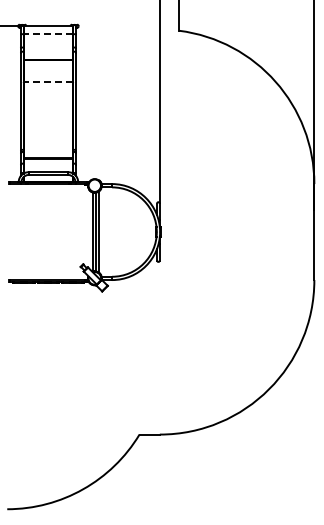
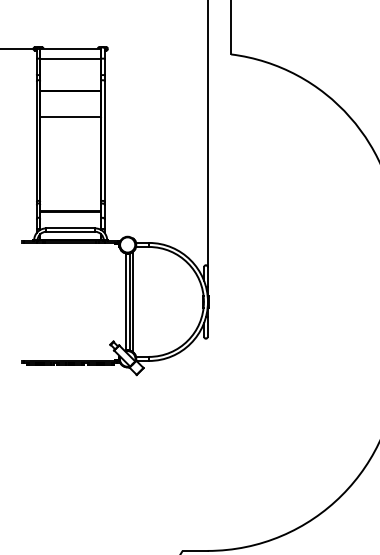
line: (48, 34) -> (70, 59), dashed -> solid
line: (48, 82) -> (70, 118), dashed -> solid

